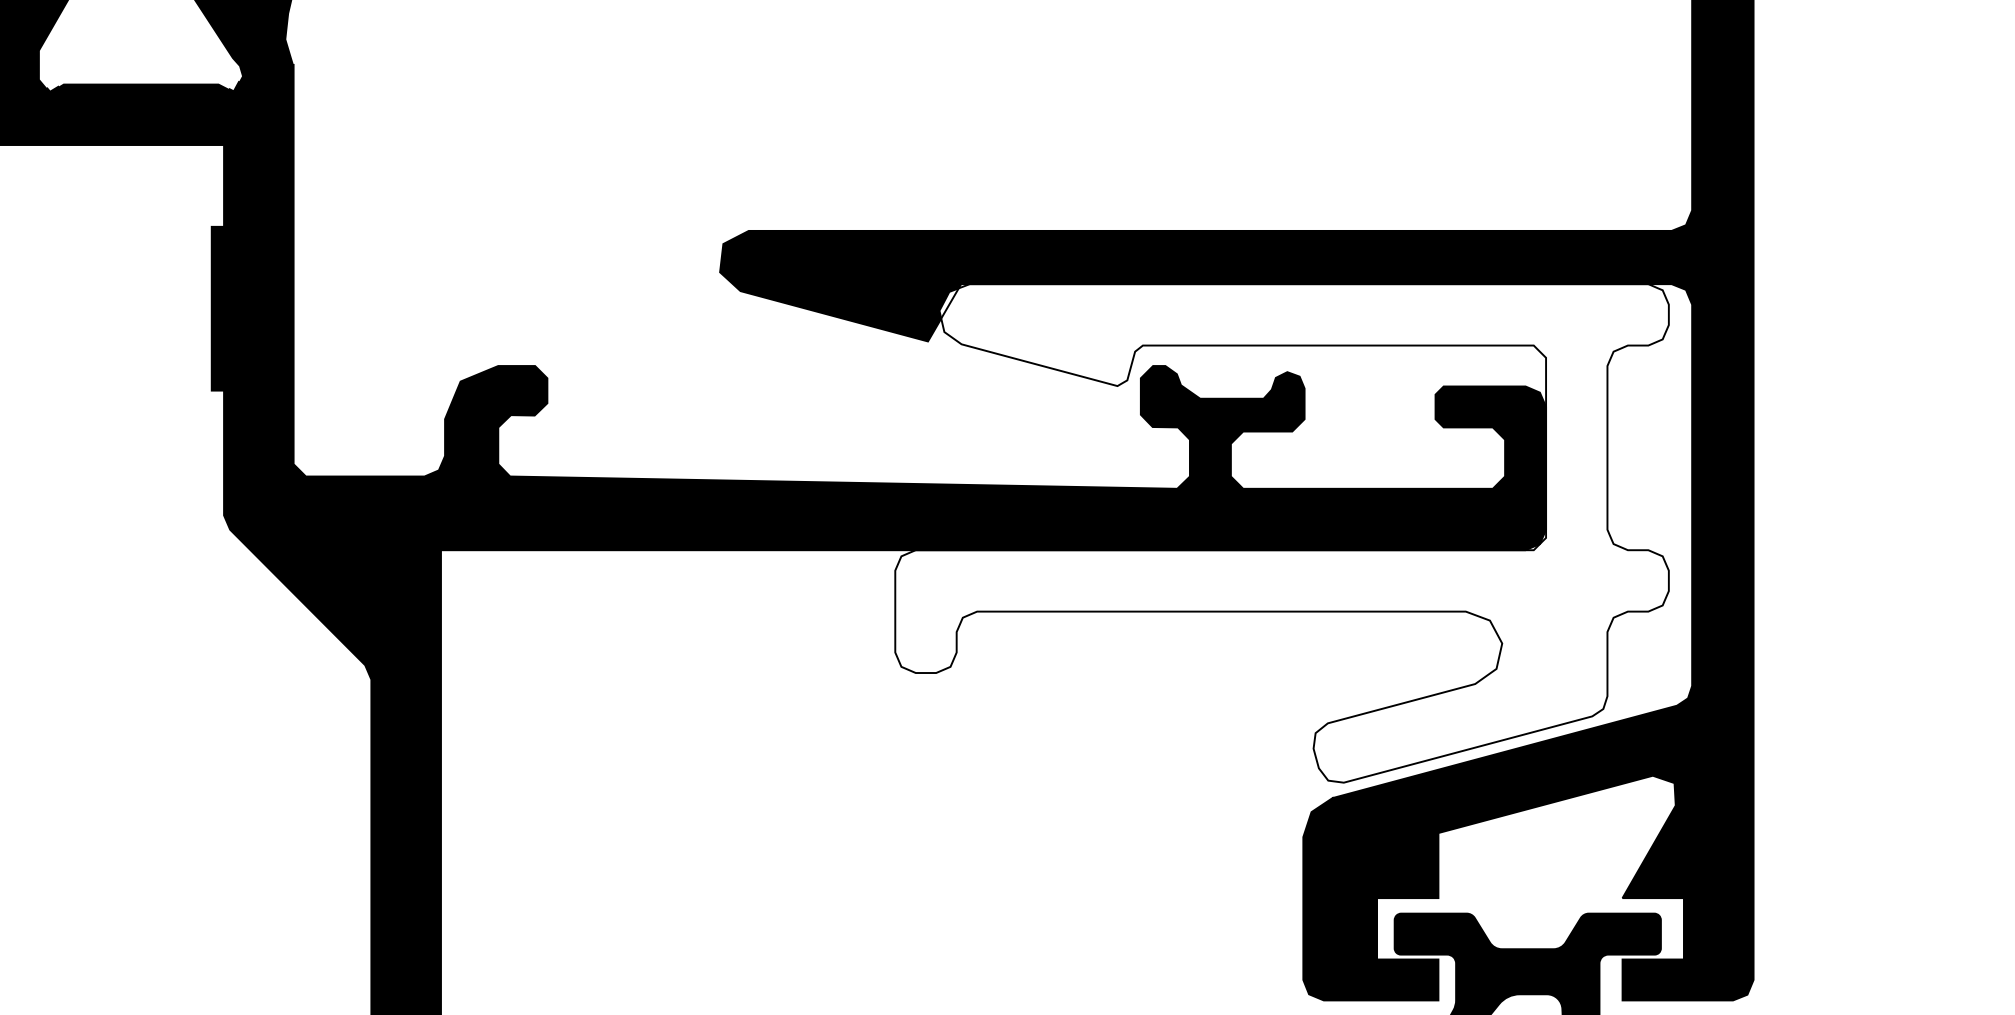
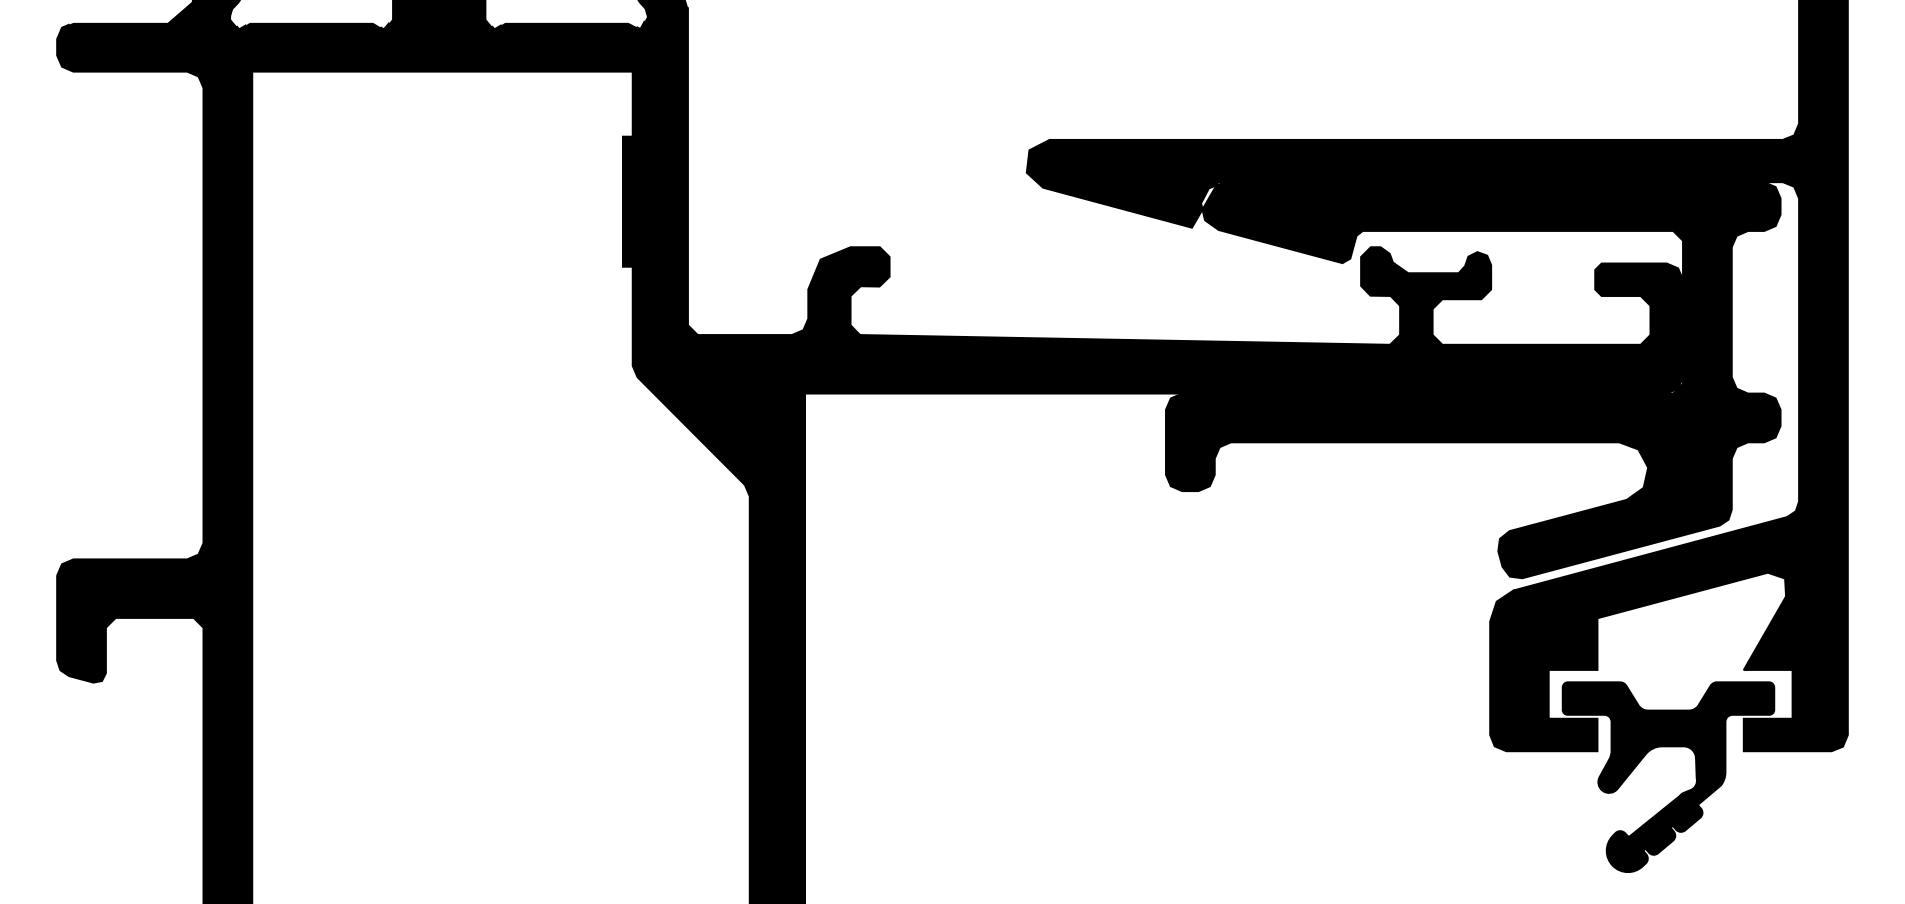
fill: (1281, 533) -> (1472, 380), added

